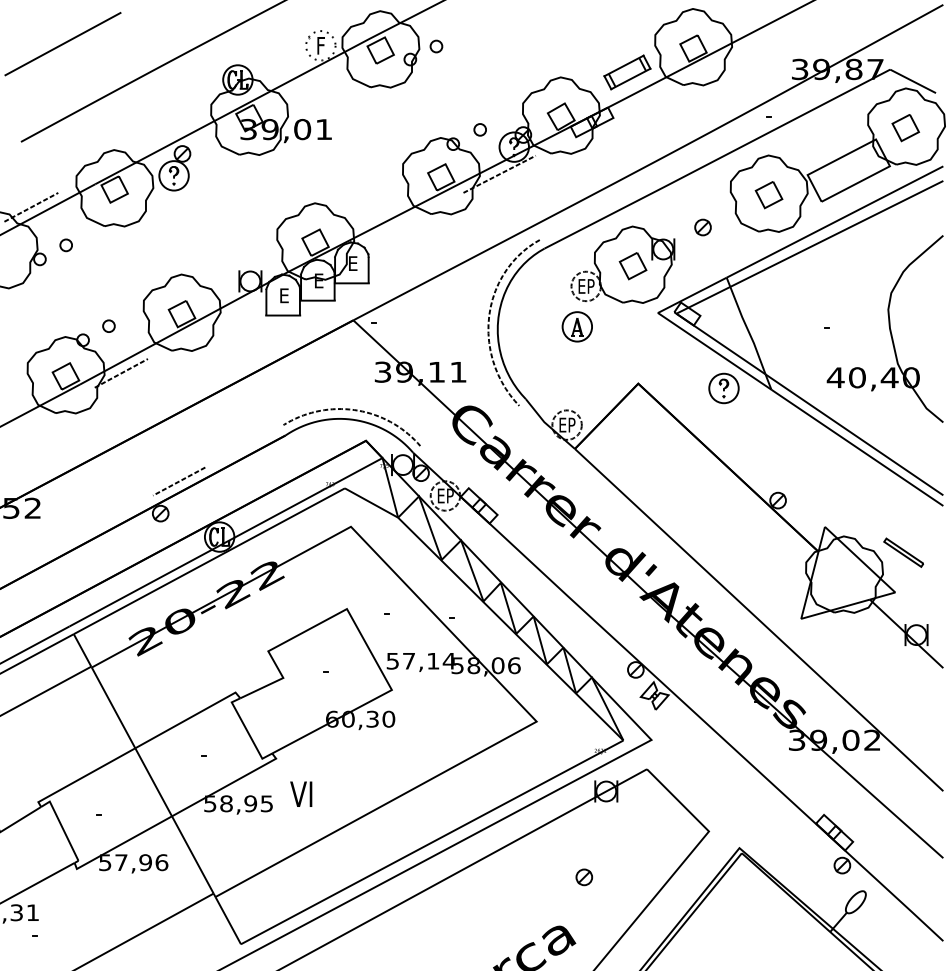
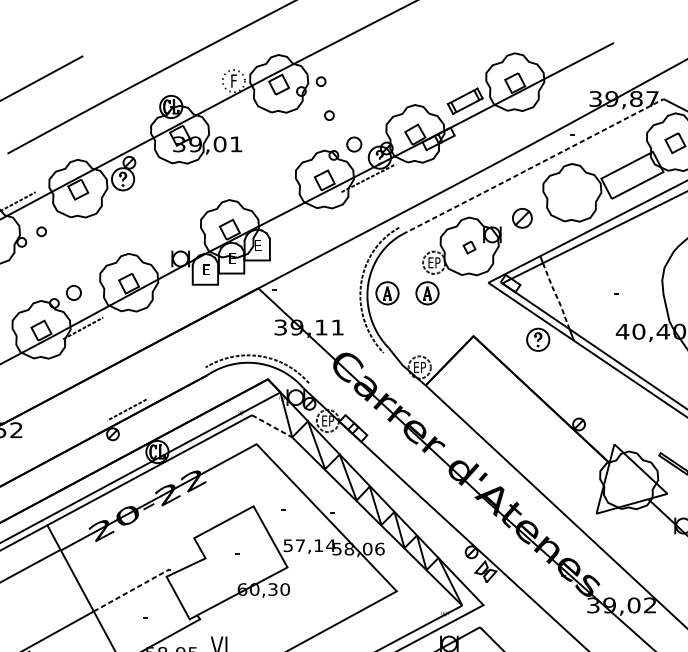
part: (447, 91) -> (329, 115), added
part: (479, 129) -> (353, 144), size x1.6
line: (717, 159) -> (533, 166), solid -> dashed
part: (768, 195) -> (571, 194), removed
part: (702, 227) -> (521, 218), size x1.6
part: (632, 266) -> (469, 247), size x0.6
part: (108, 325) -> (73, 292), size x1.6
part: (523, 326) -> (386, 293), added
line: (748, 330) -> (556, 296), solid -> dashed
line: (371, 503) -> (272, 426), solid -> dashed
line: (189, 718) -> (134, 588), solid -> dashed

